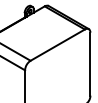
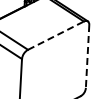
line: (58, 44) -> (56, 35), solid -> dashed
line: (90, 64) -> (87, 56), solid -> dashed

